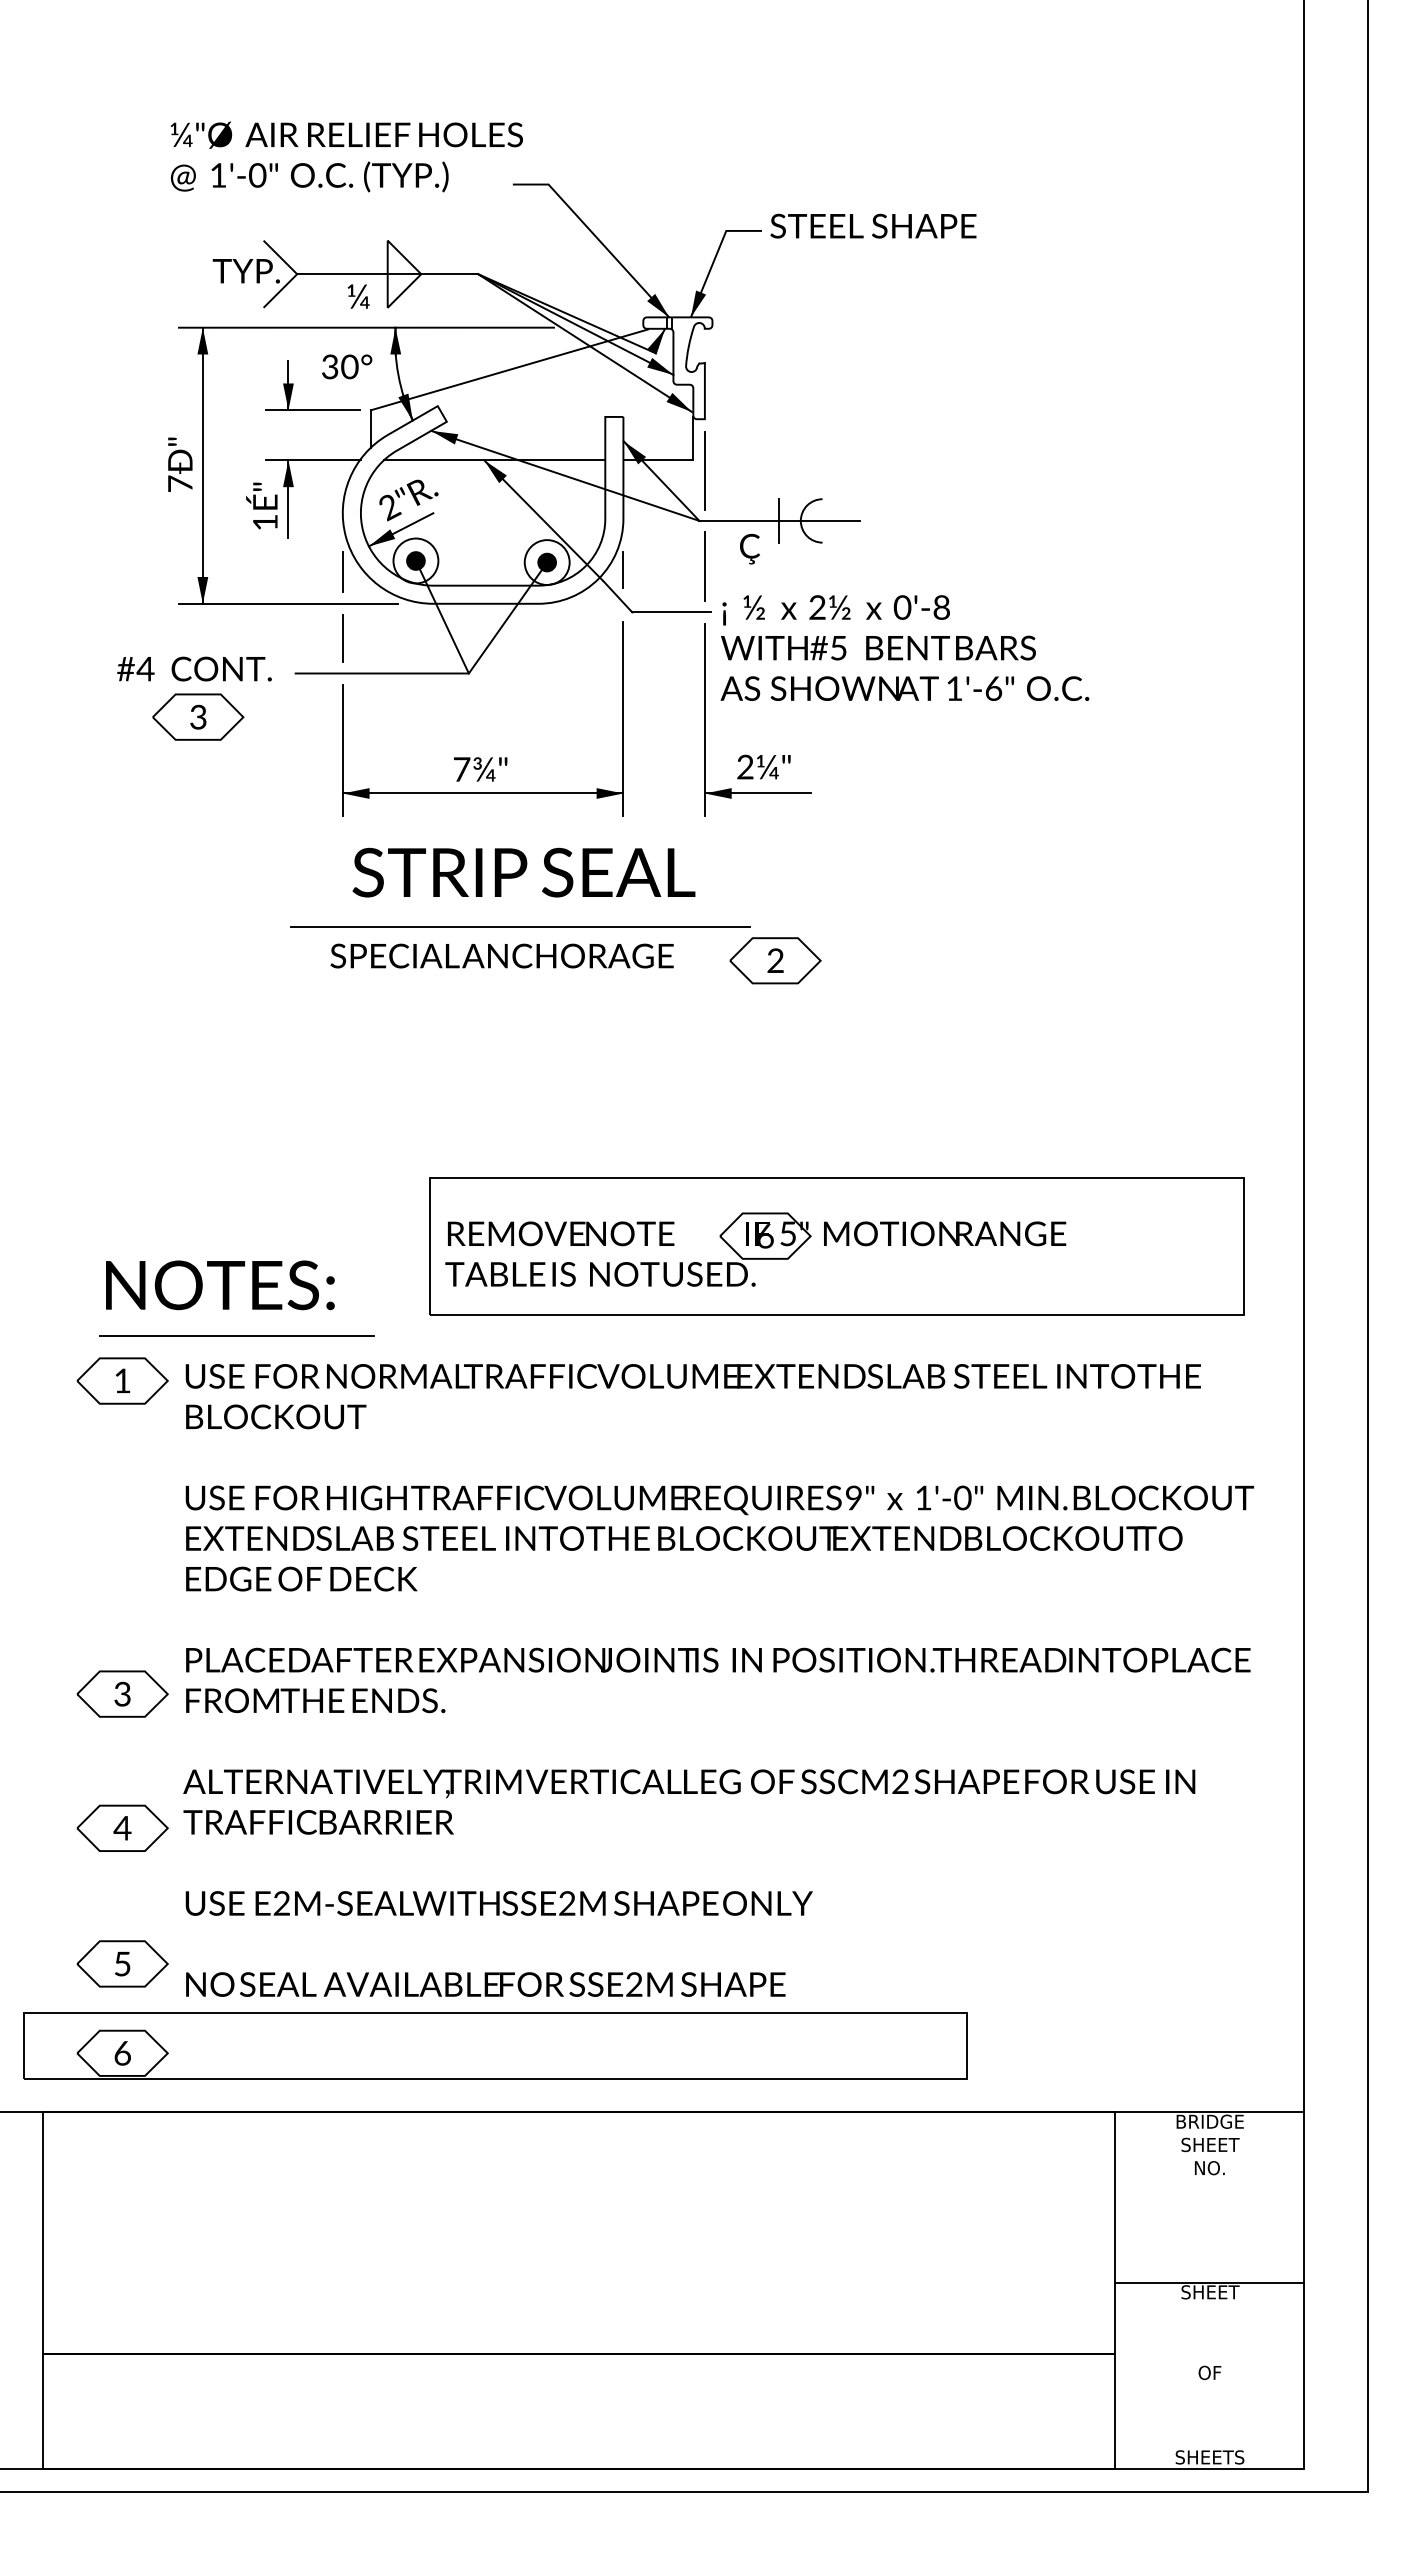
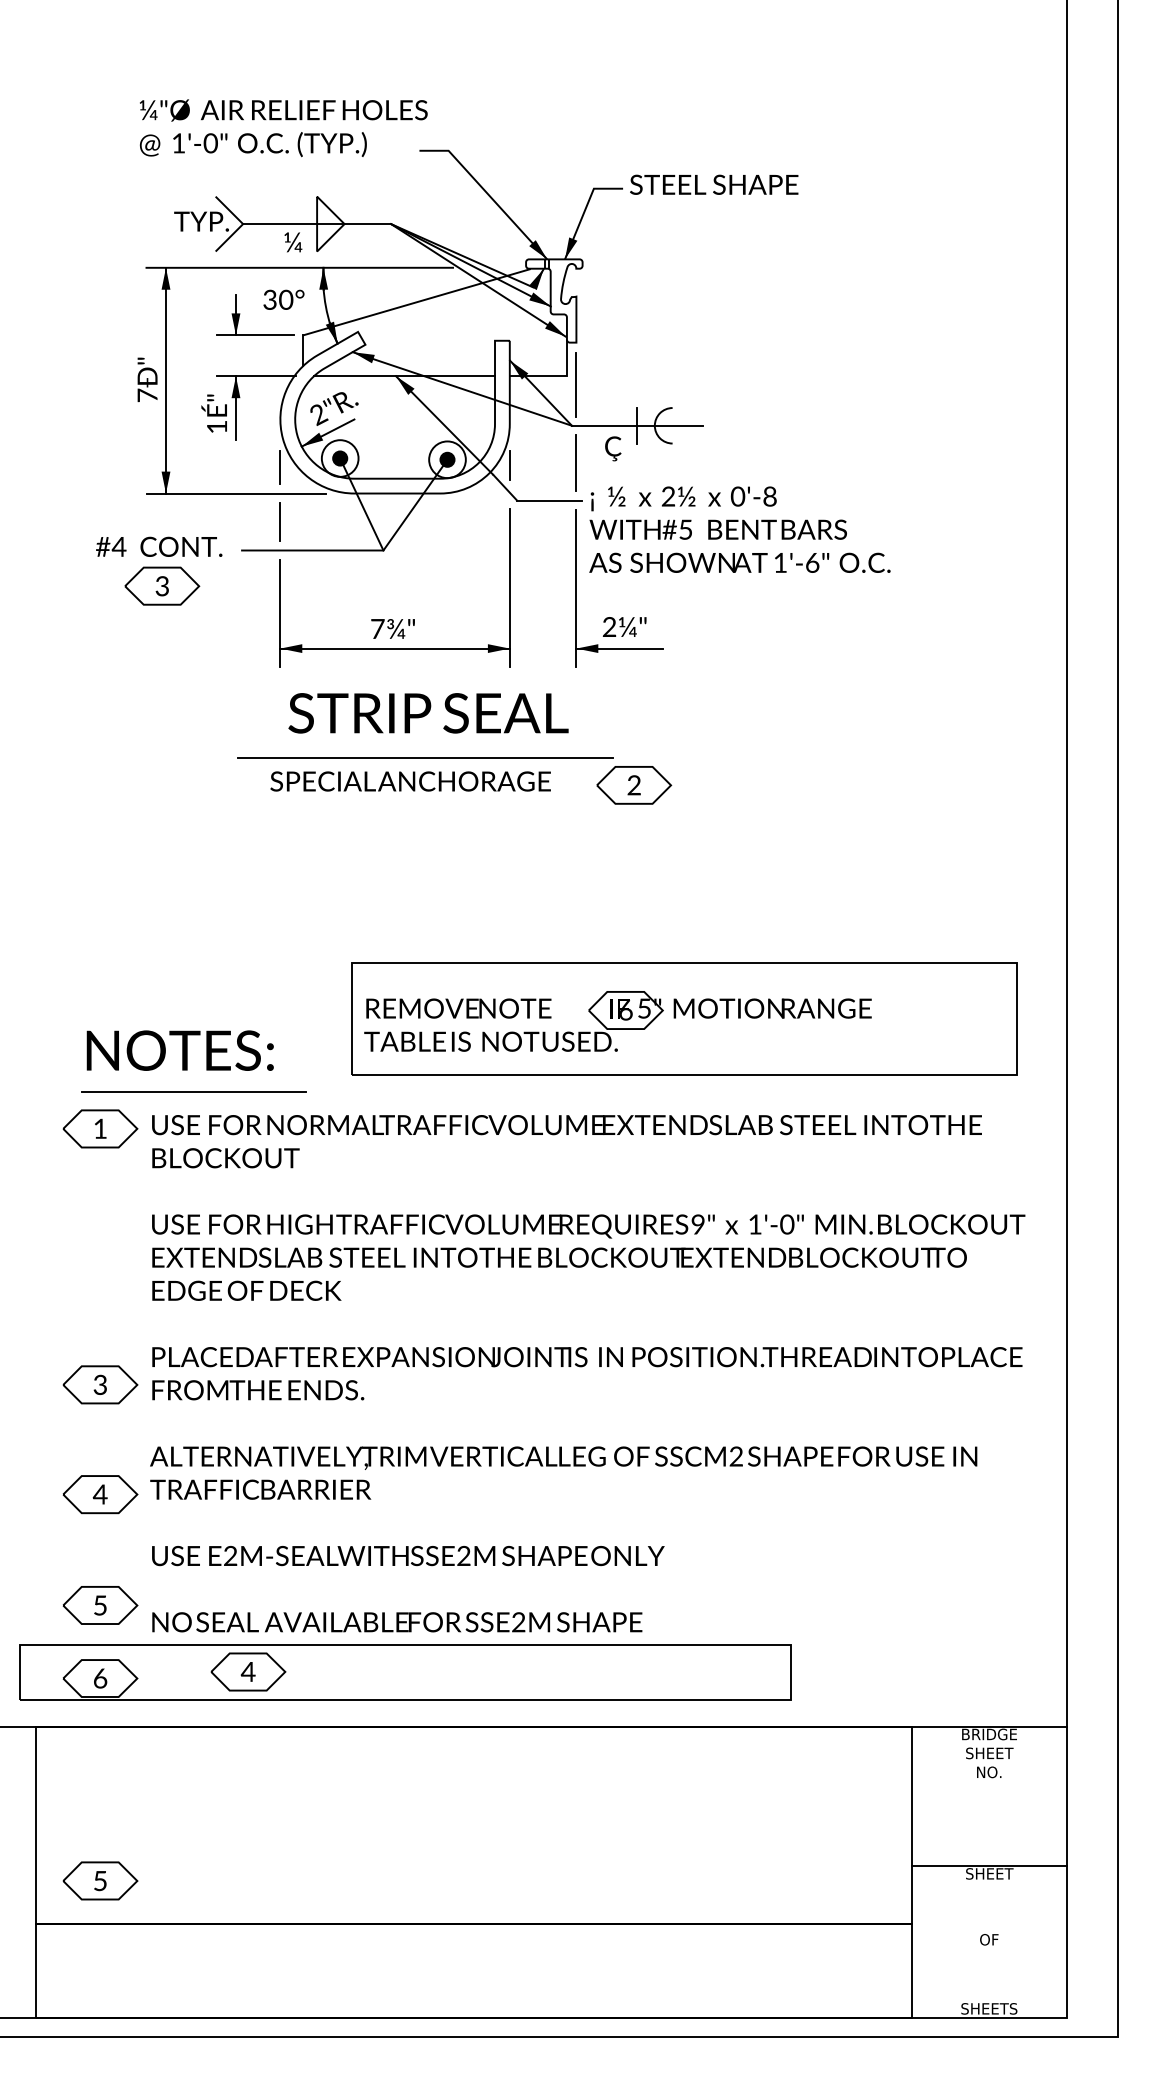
part: (303, 2044) -> (248, 1671), added
part: (122, 2300) -> (100, 1880), added

